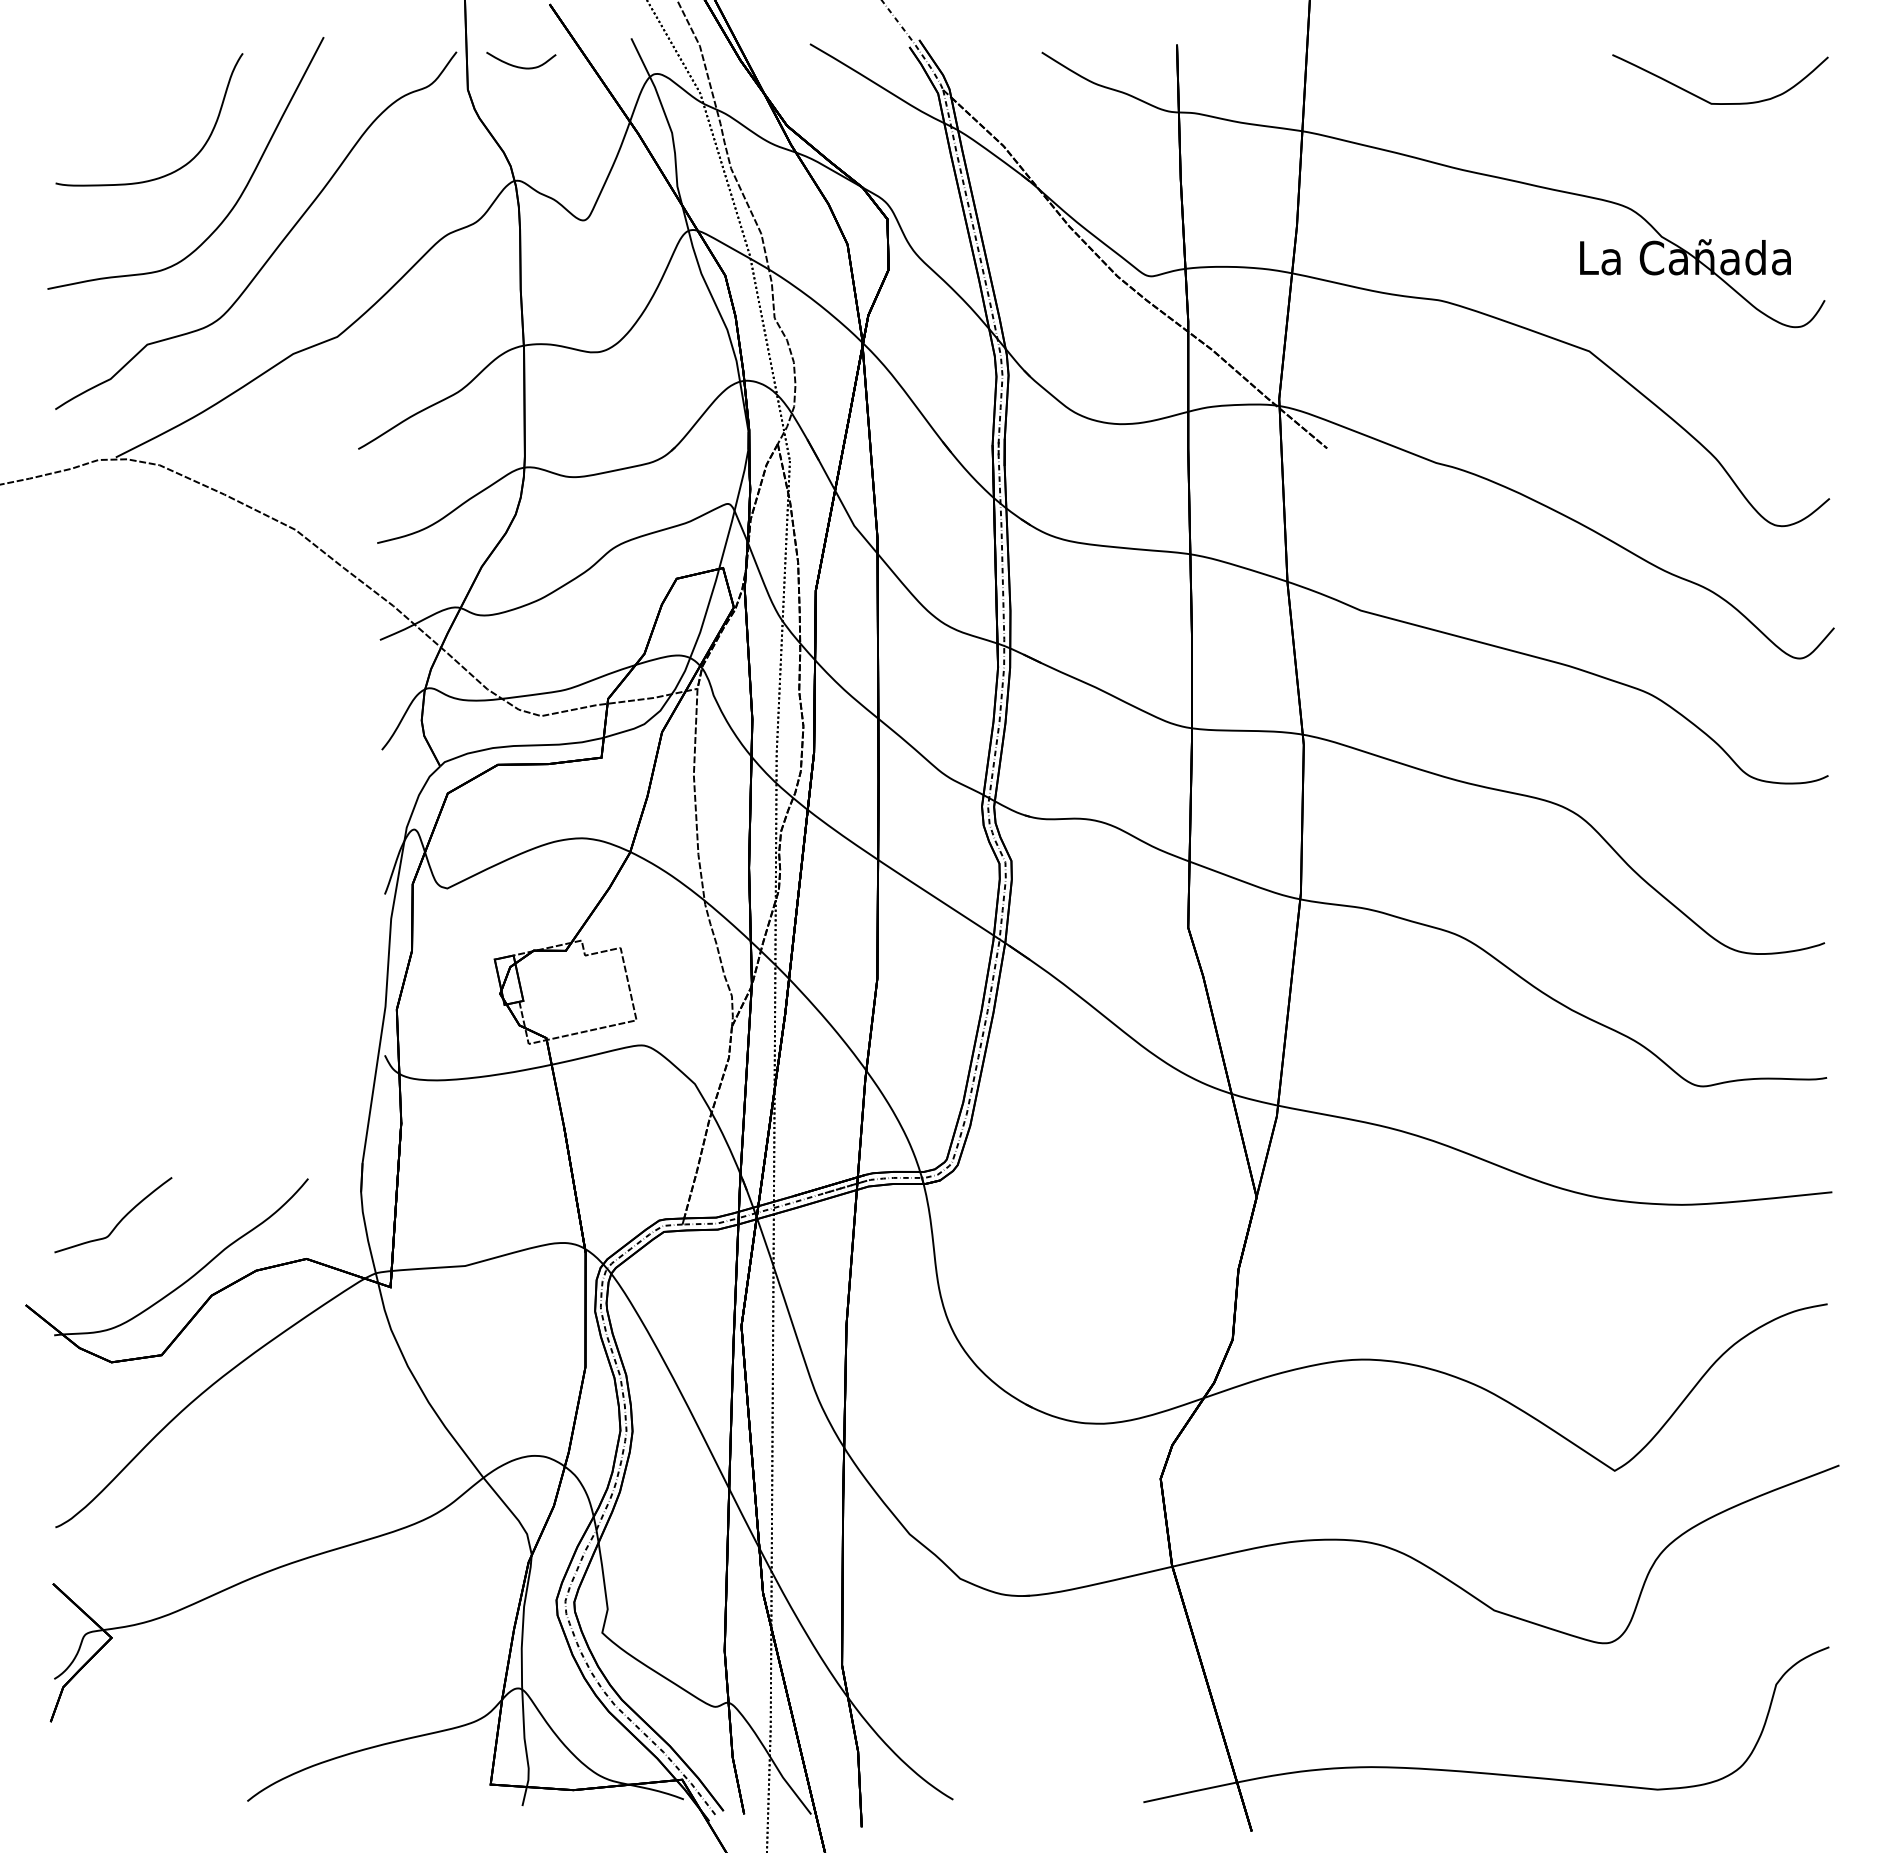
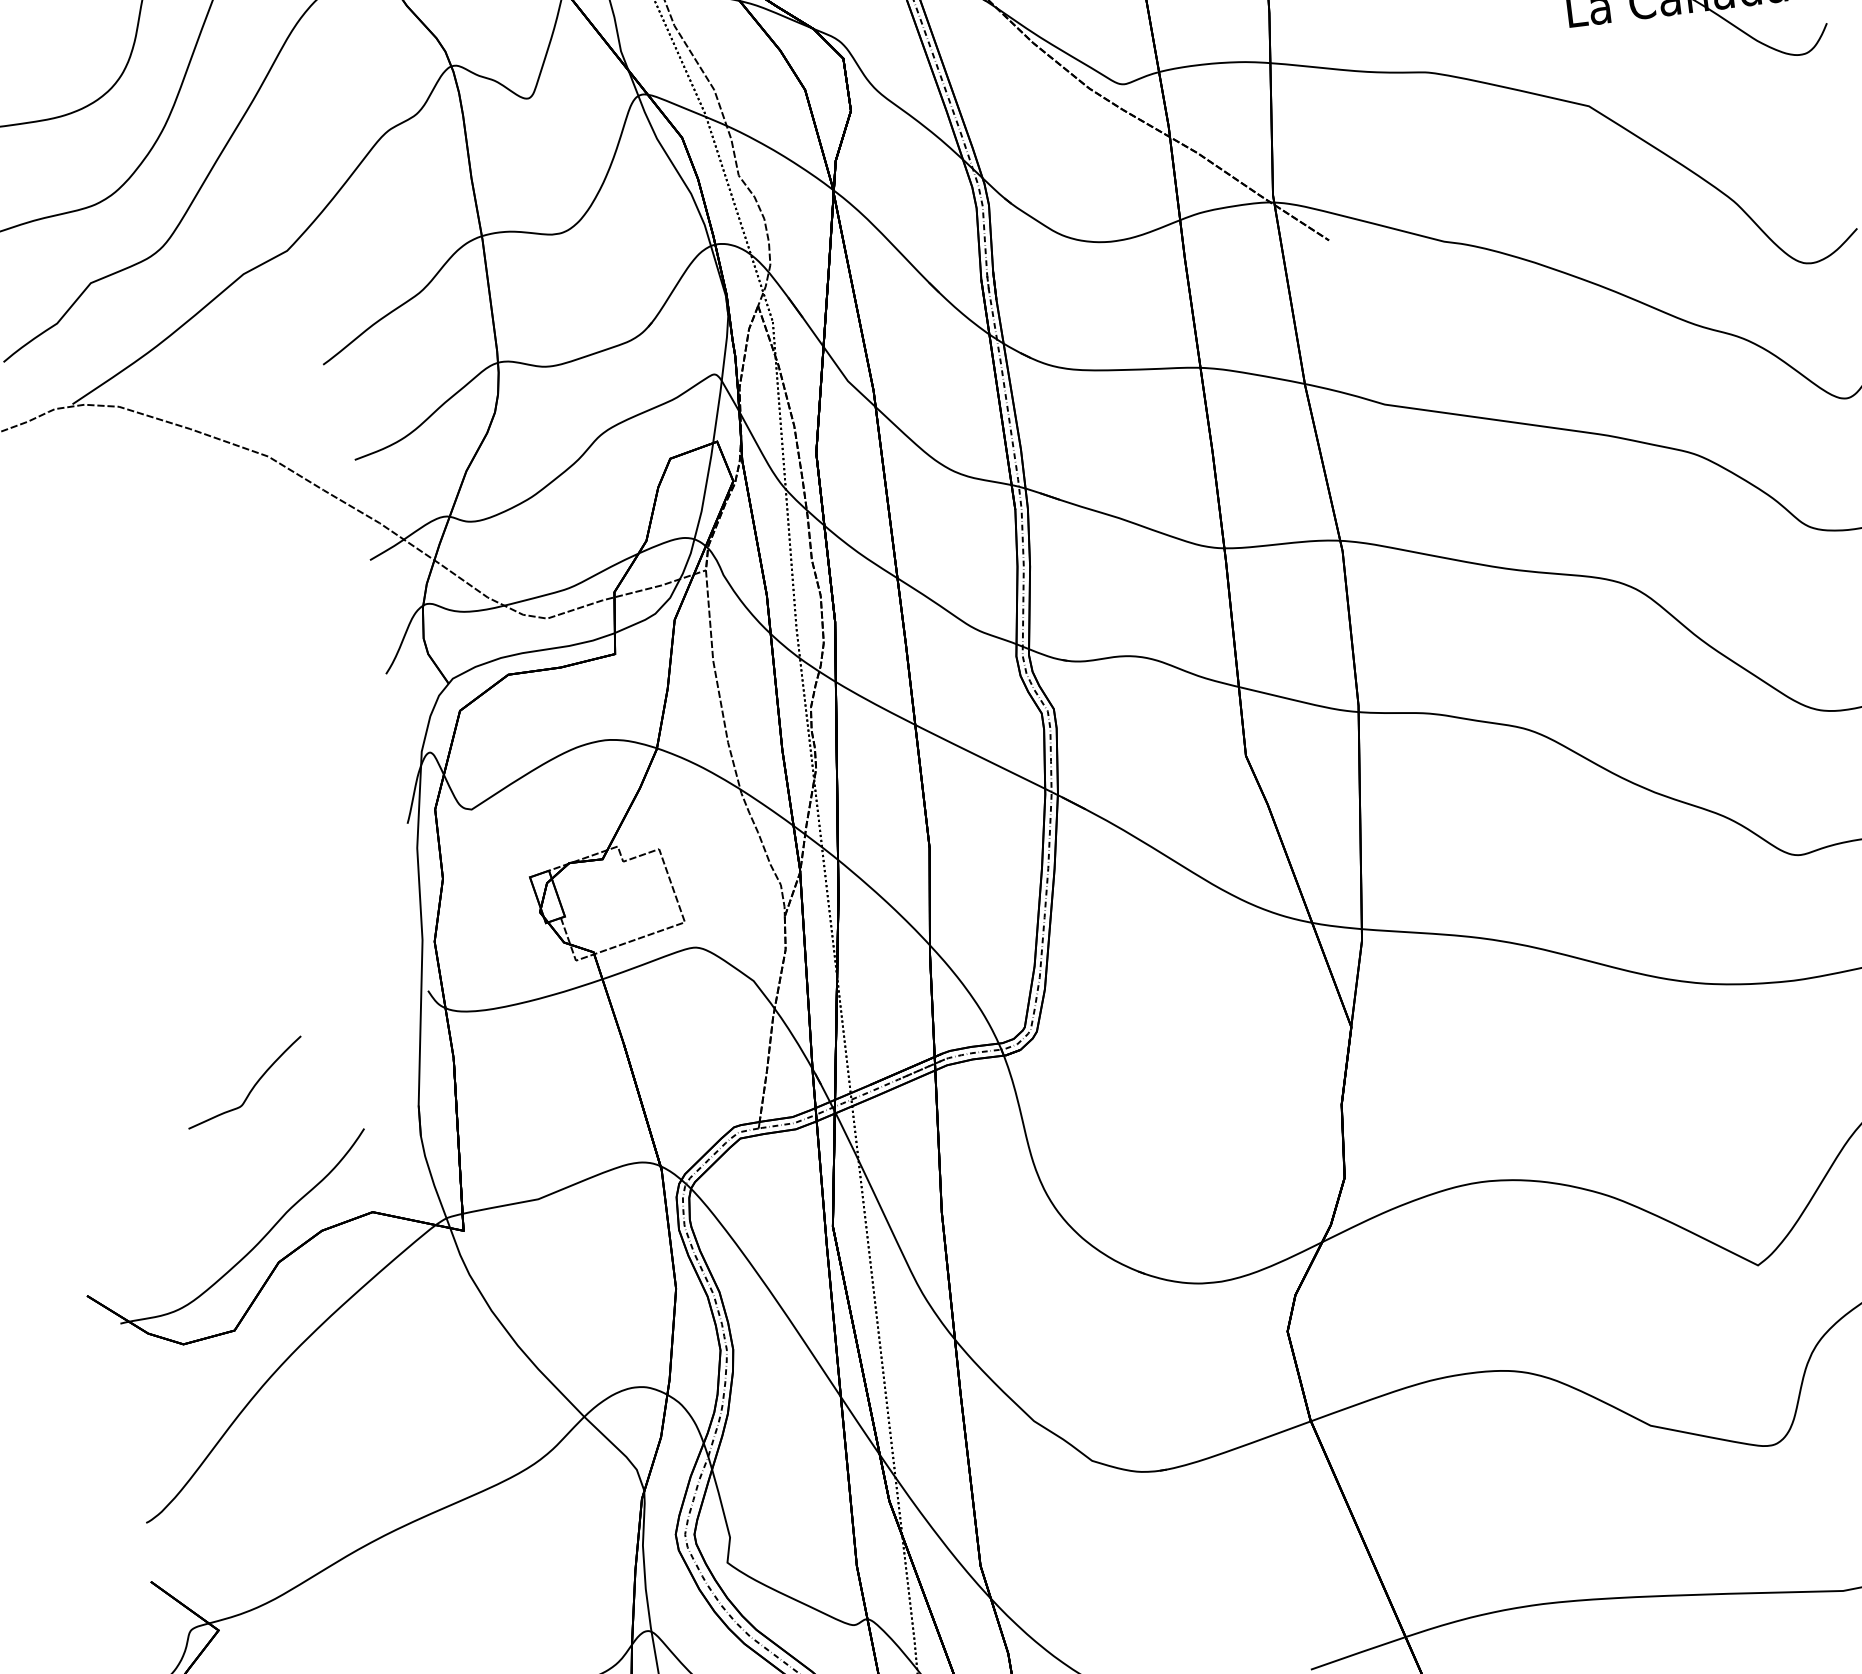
curve: (119, 1220) -> (251, 1087), moved

